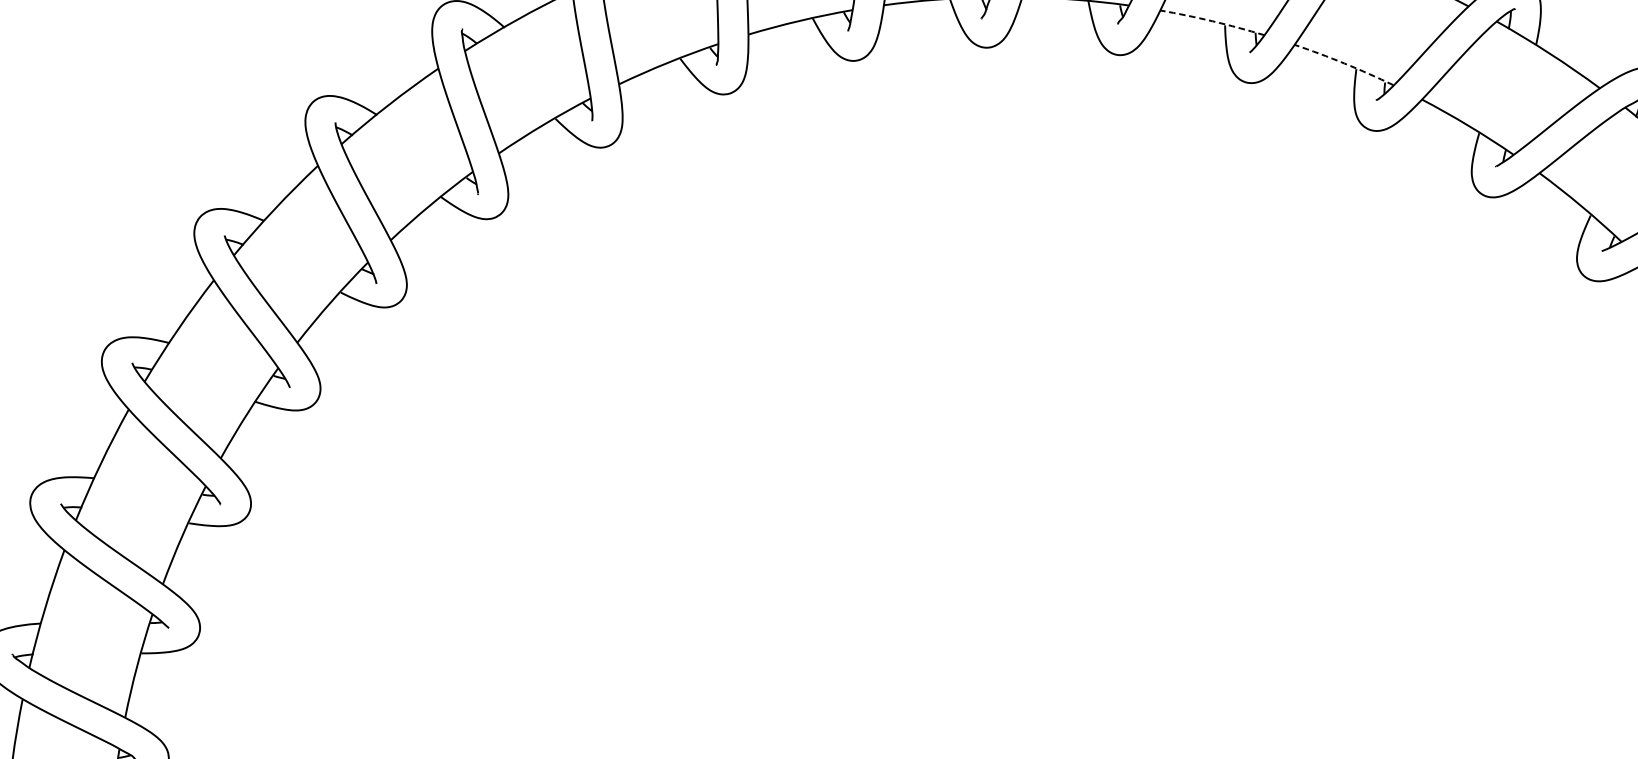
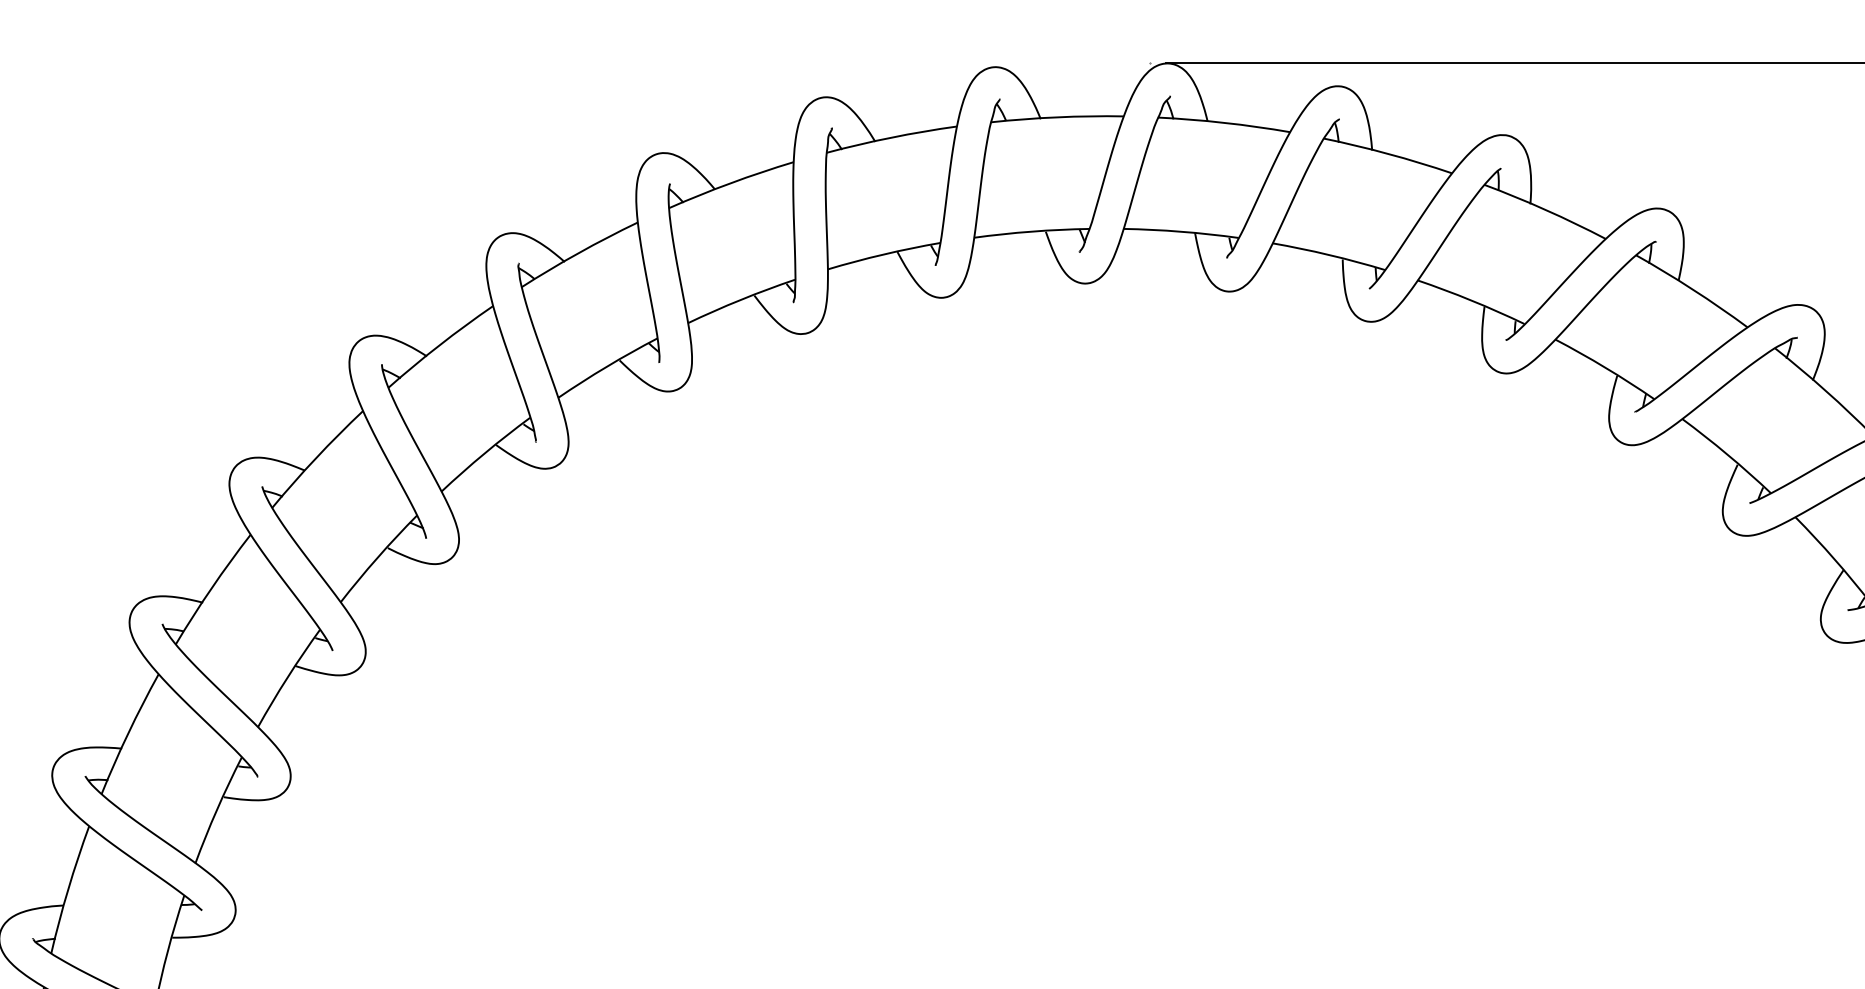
arc: (1212, 21) -> (1329, 255), dashed -> solid
arc: (1344, 63) -> (1471, 300), dashed -> solid

